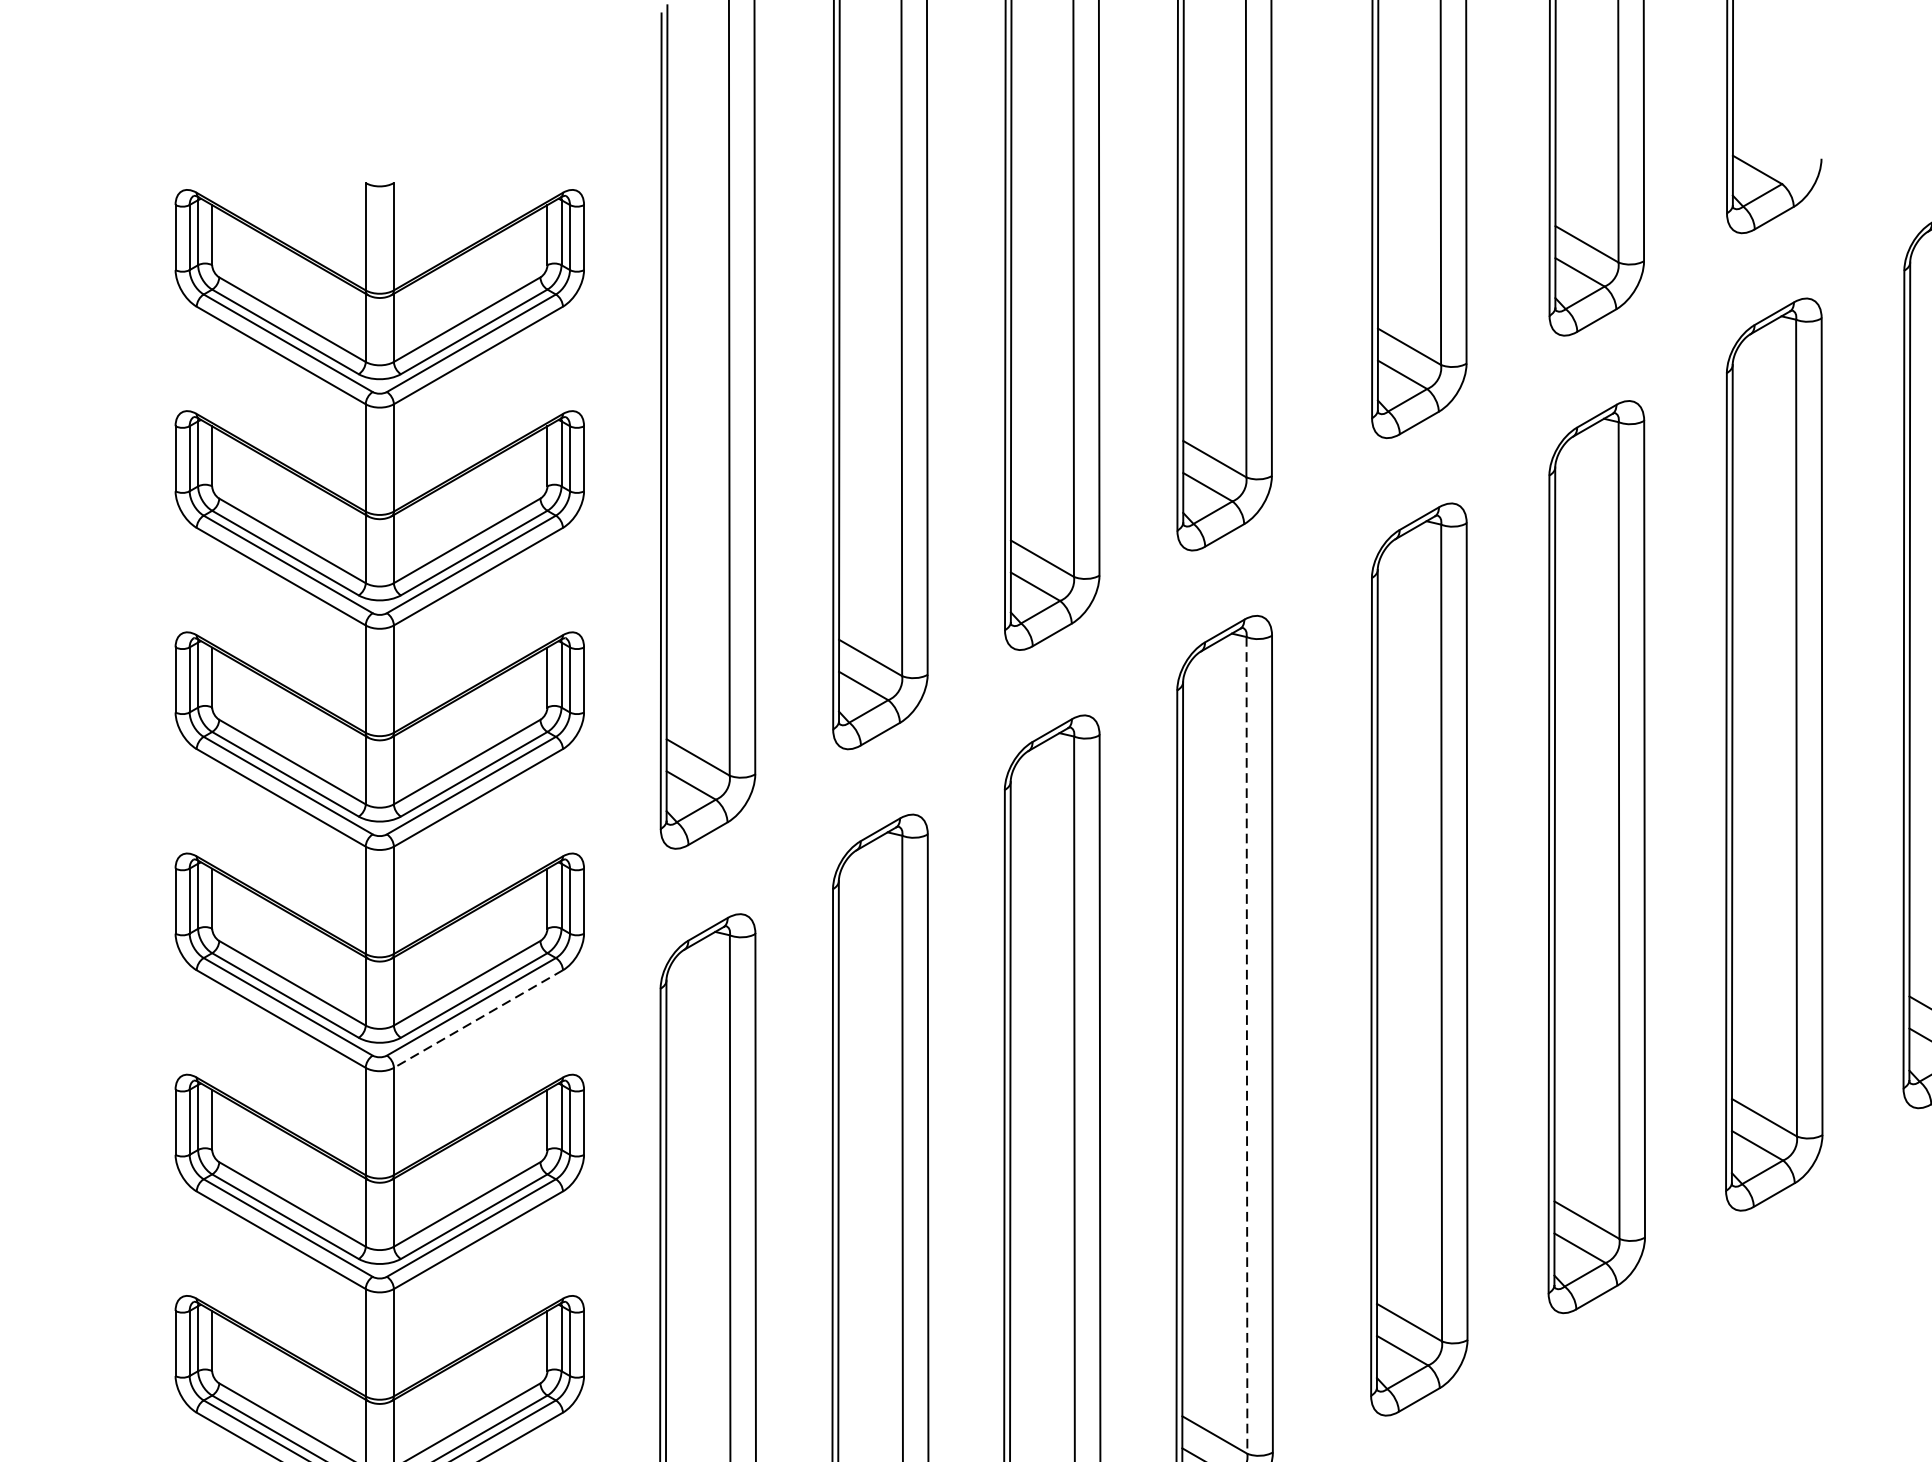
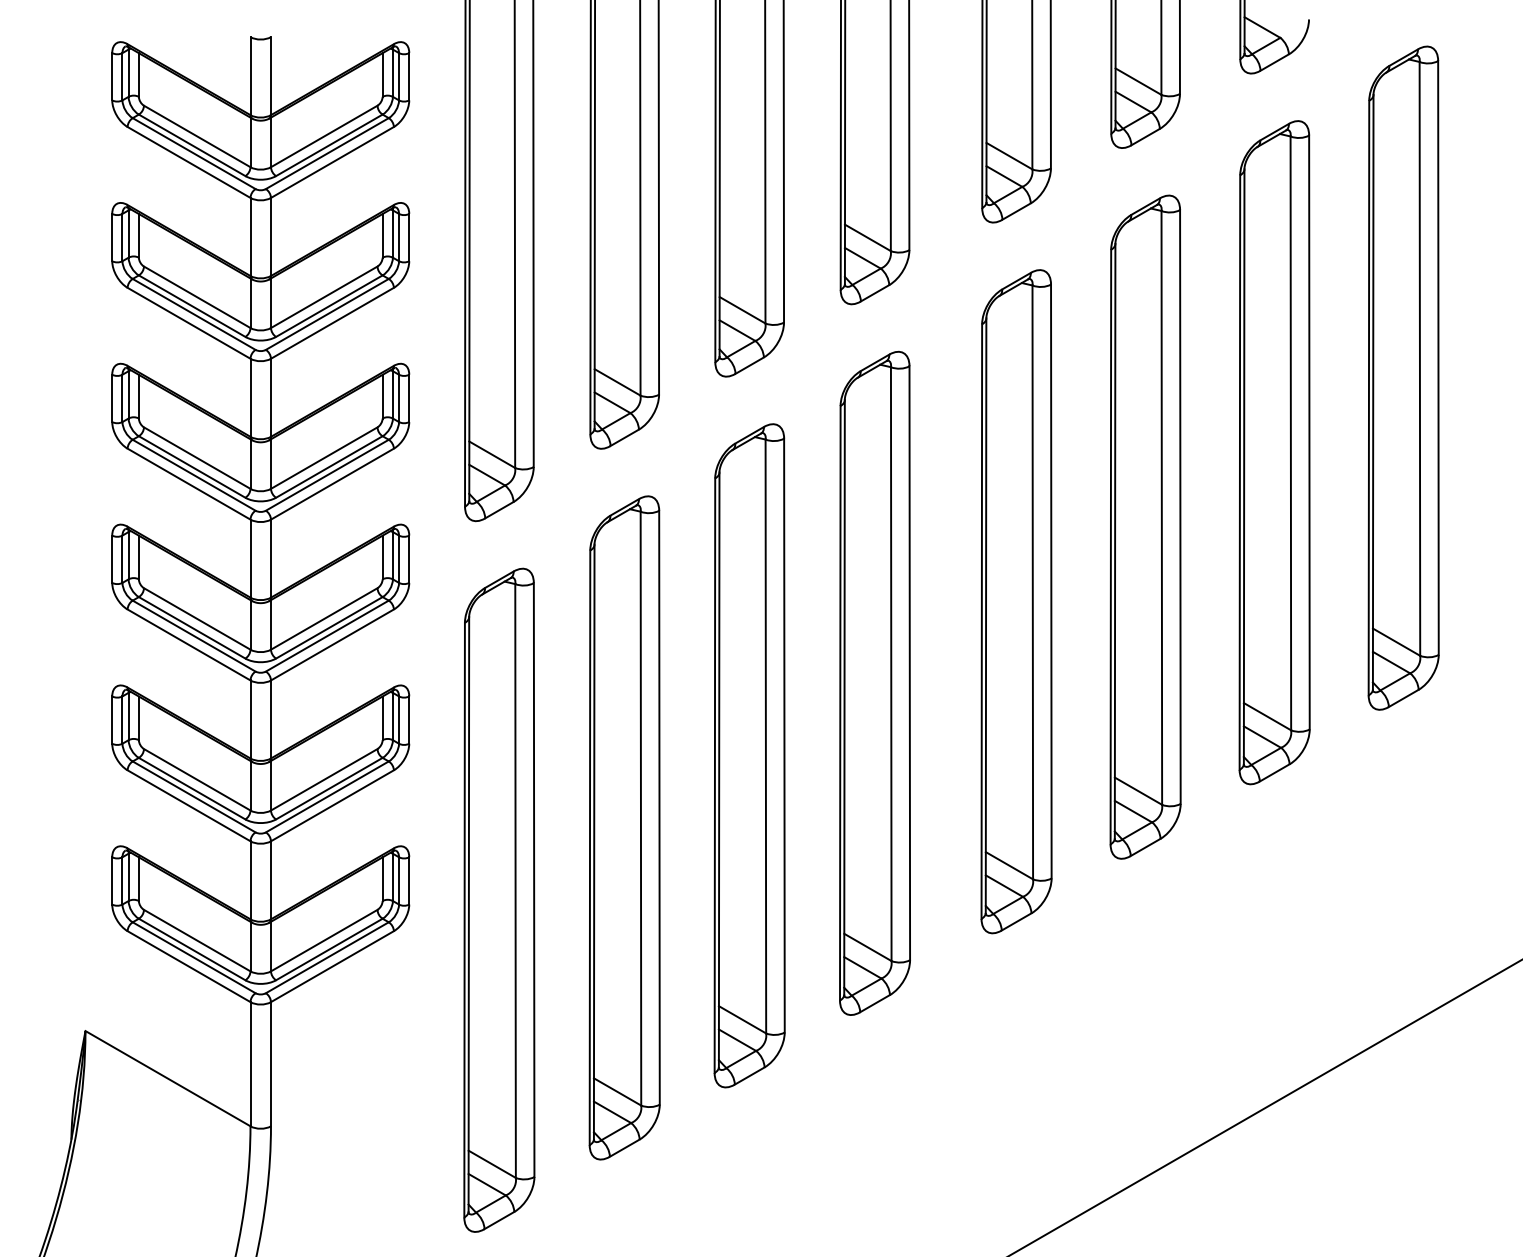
line: (478, 1018) -> (332, 644), dashed -> solid
line: (1247, 1045) -> (891, 664), dashed -> solid

